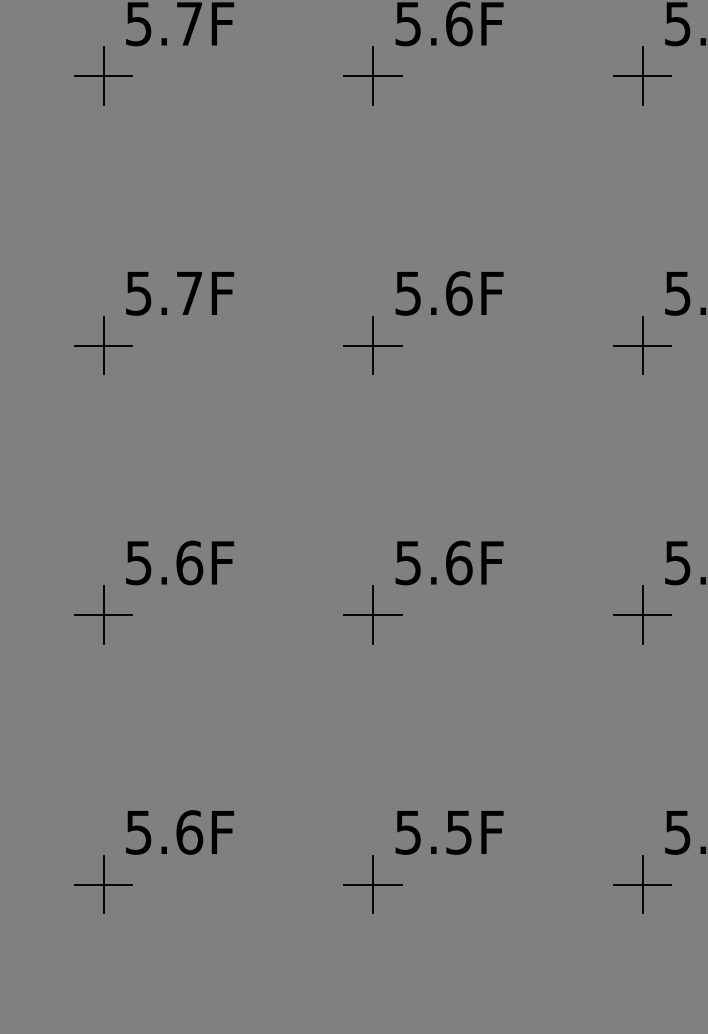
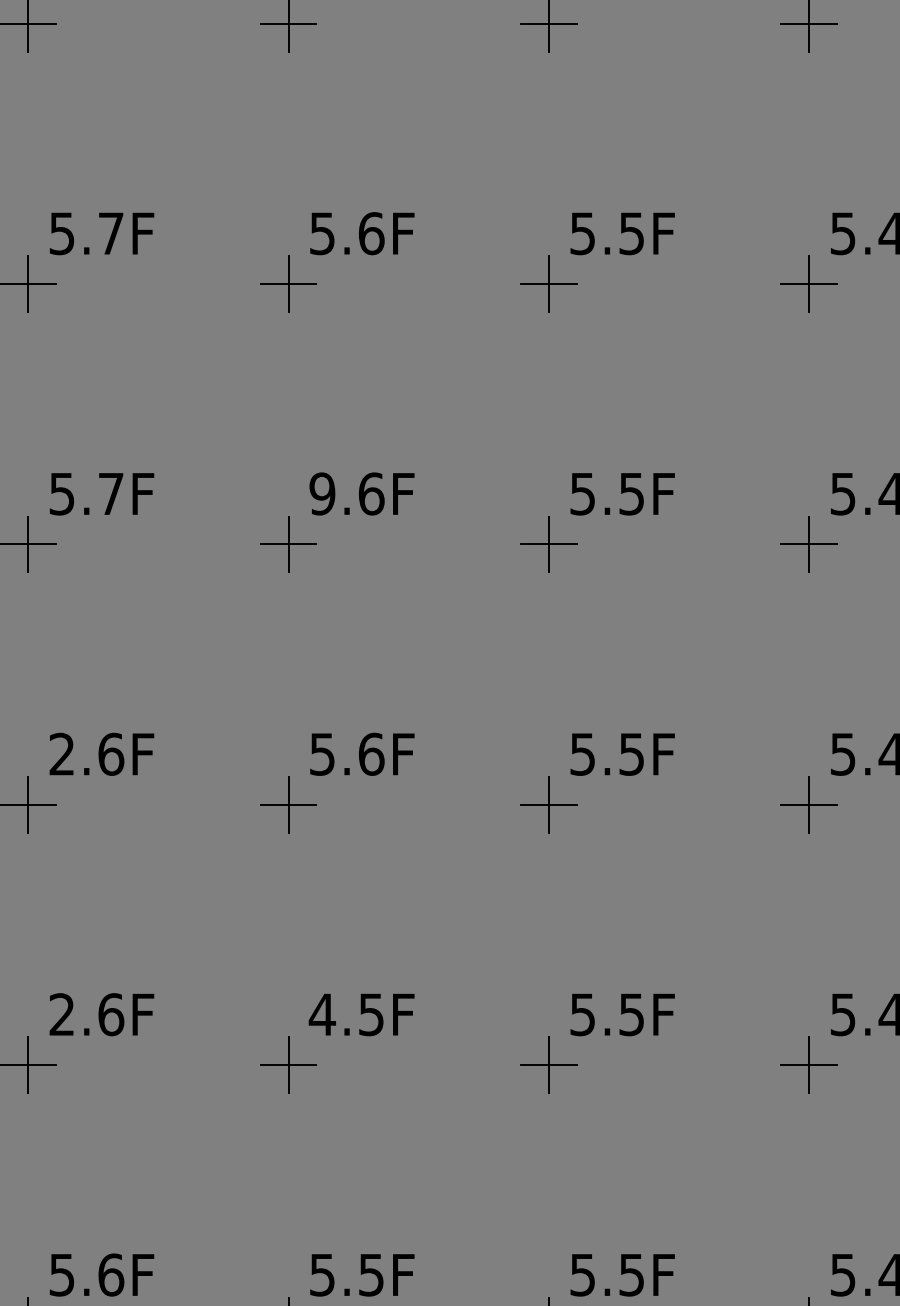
text: (408, 292) -> (322, 493), 5.6F -> 9.6F
text: (138, 562) -> (61, 753), 5.6F -> 2.6F
text: (138, 832) -> (61, 1014), 5.6F -> 2.6F
text: (407, 833) -> (321, 1015), 5.5F -> 4.5F

